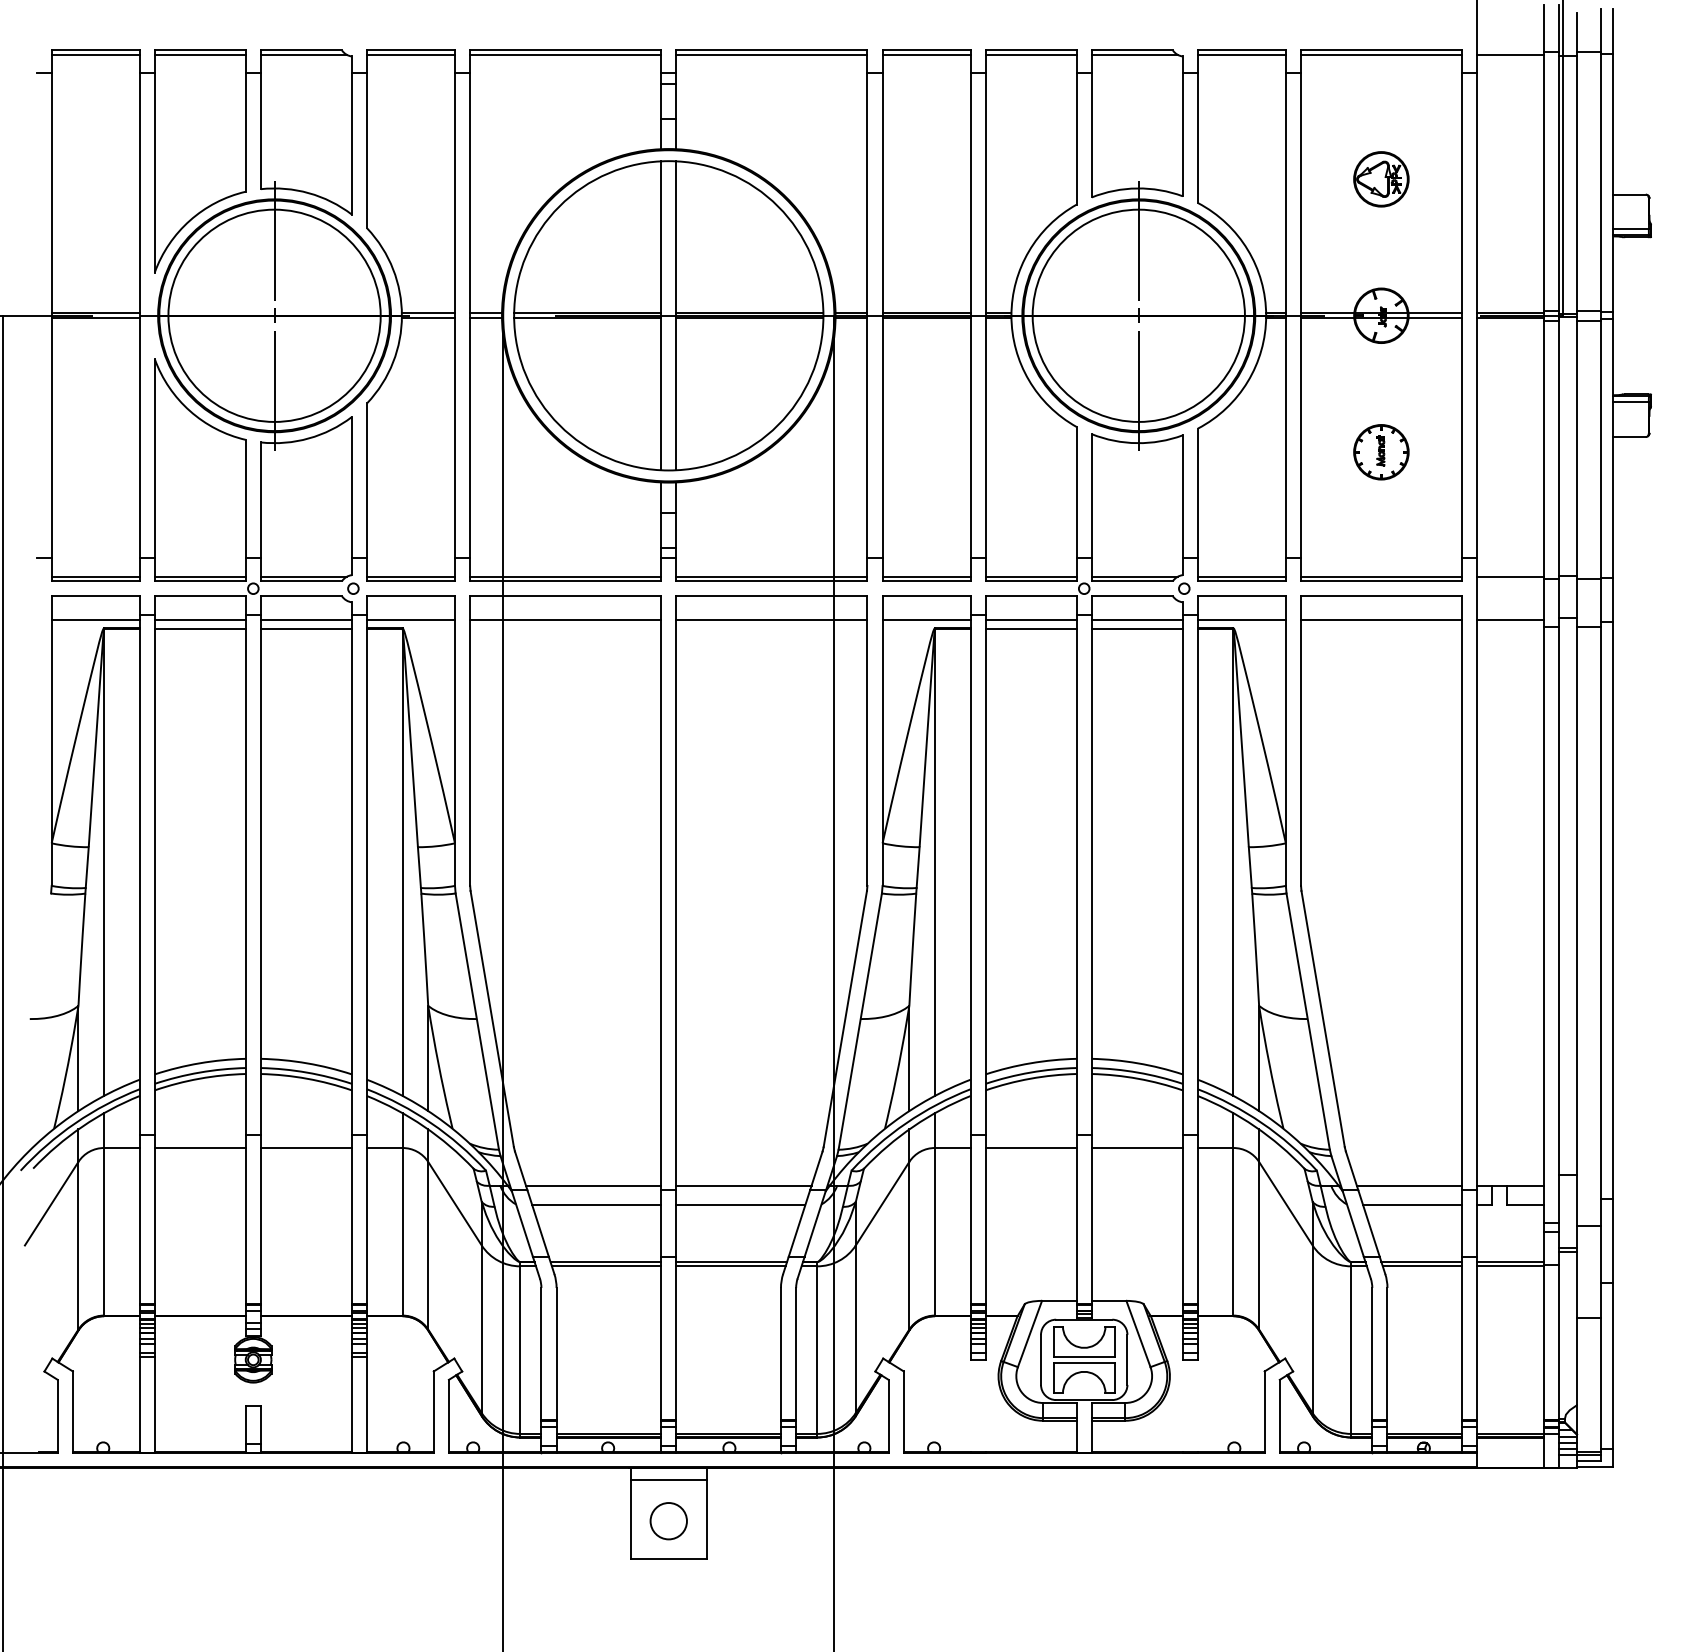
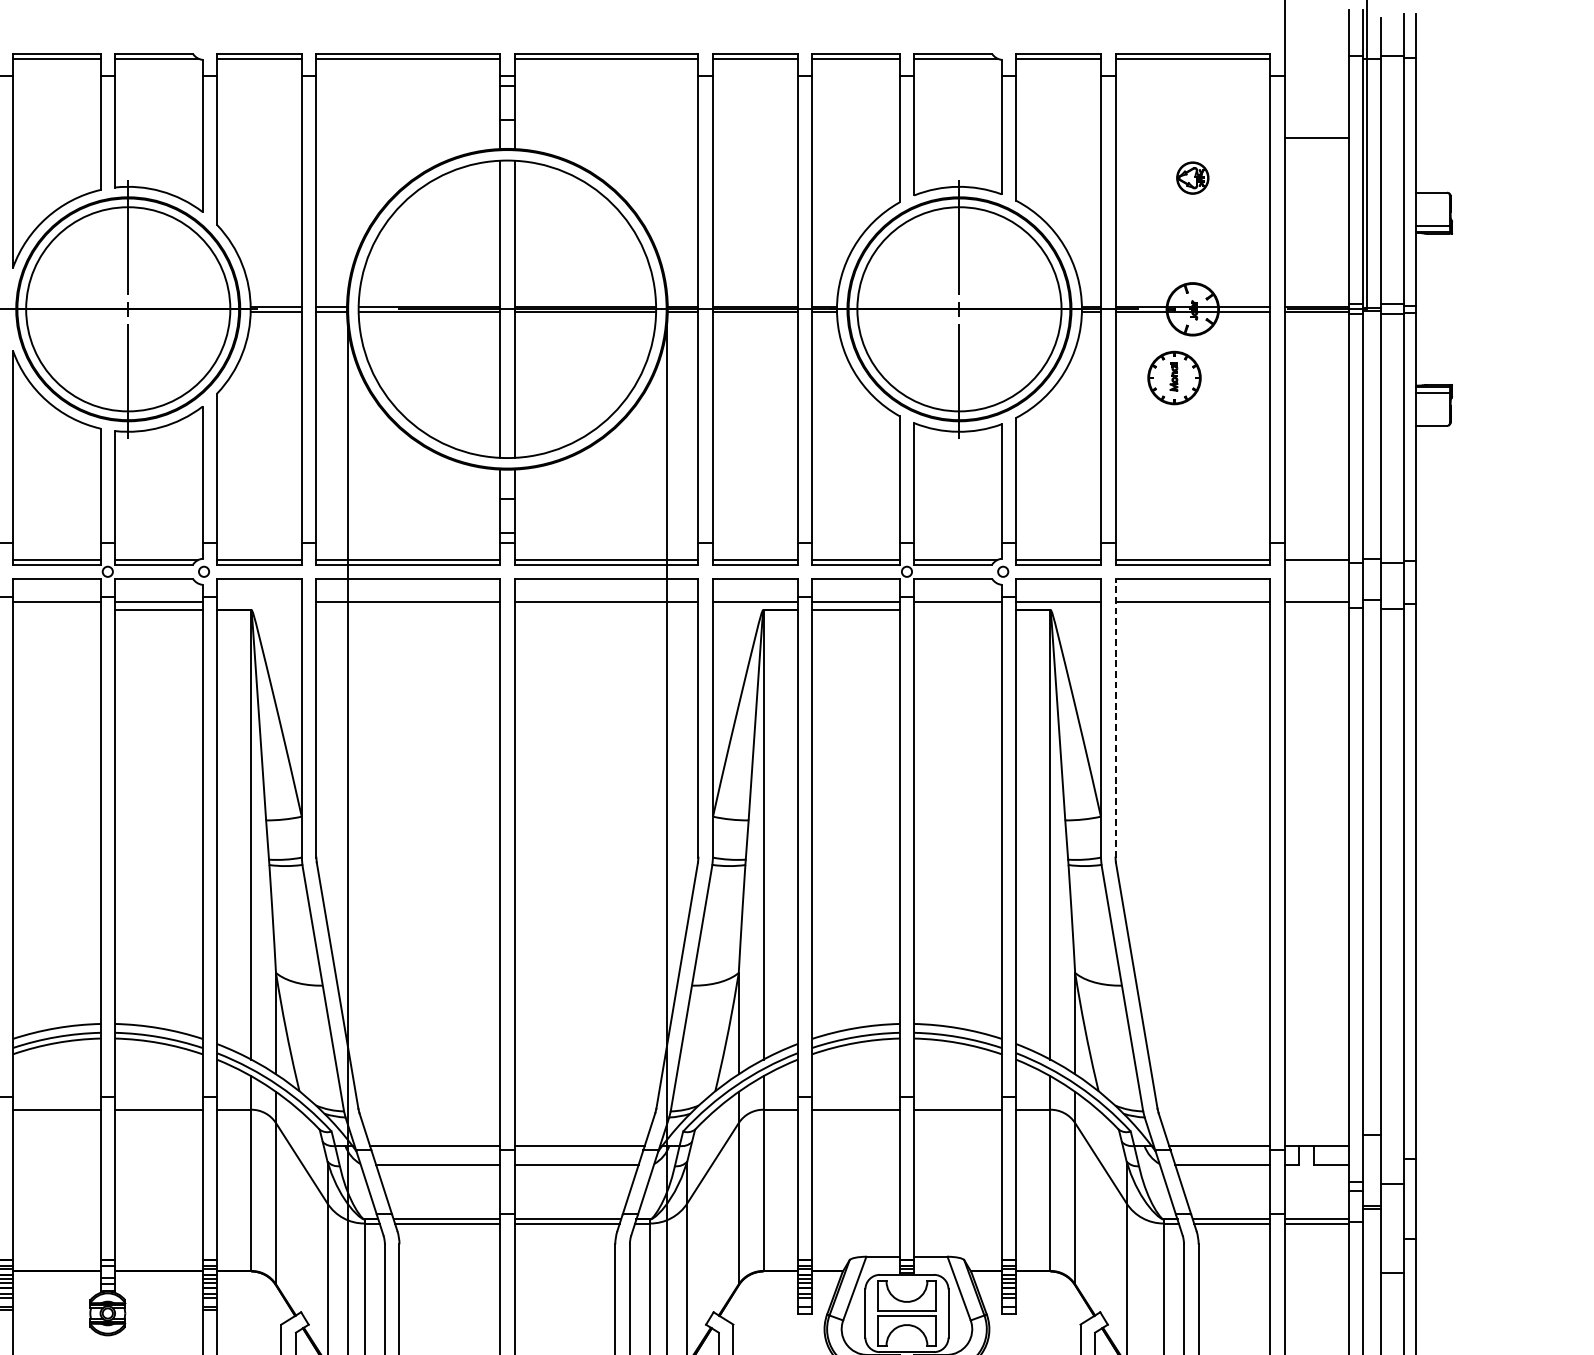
line: (1509, 55) -> (1315, 138), moved
part: (1381, 179) -> (1192, 178), size x0.6
part: (1381, 452) -> (1174, 378), moved
line: (411, 620) -> (259, 602), removed
line: (199, 628) -> (56, 610), removed
line: (1136, 628) -> (957, 610), removed
line: (1301, 741) -> (1115, 718), solid -> dashed

